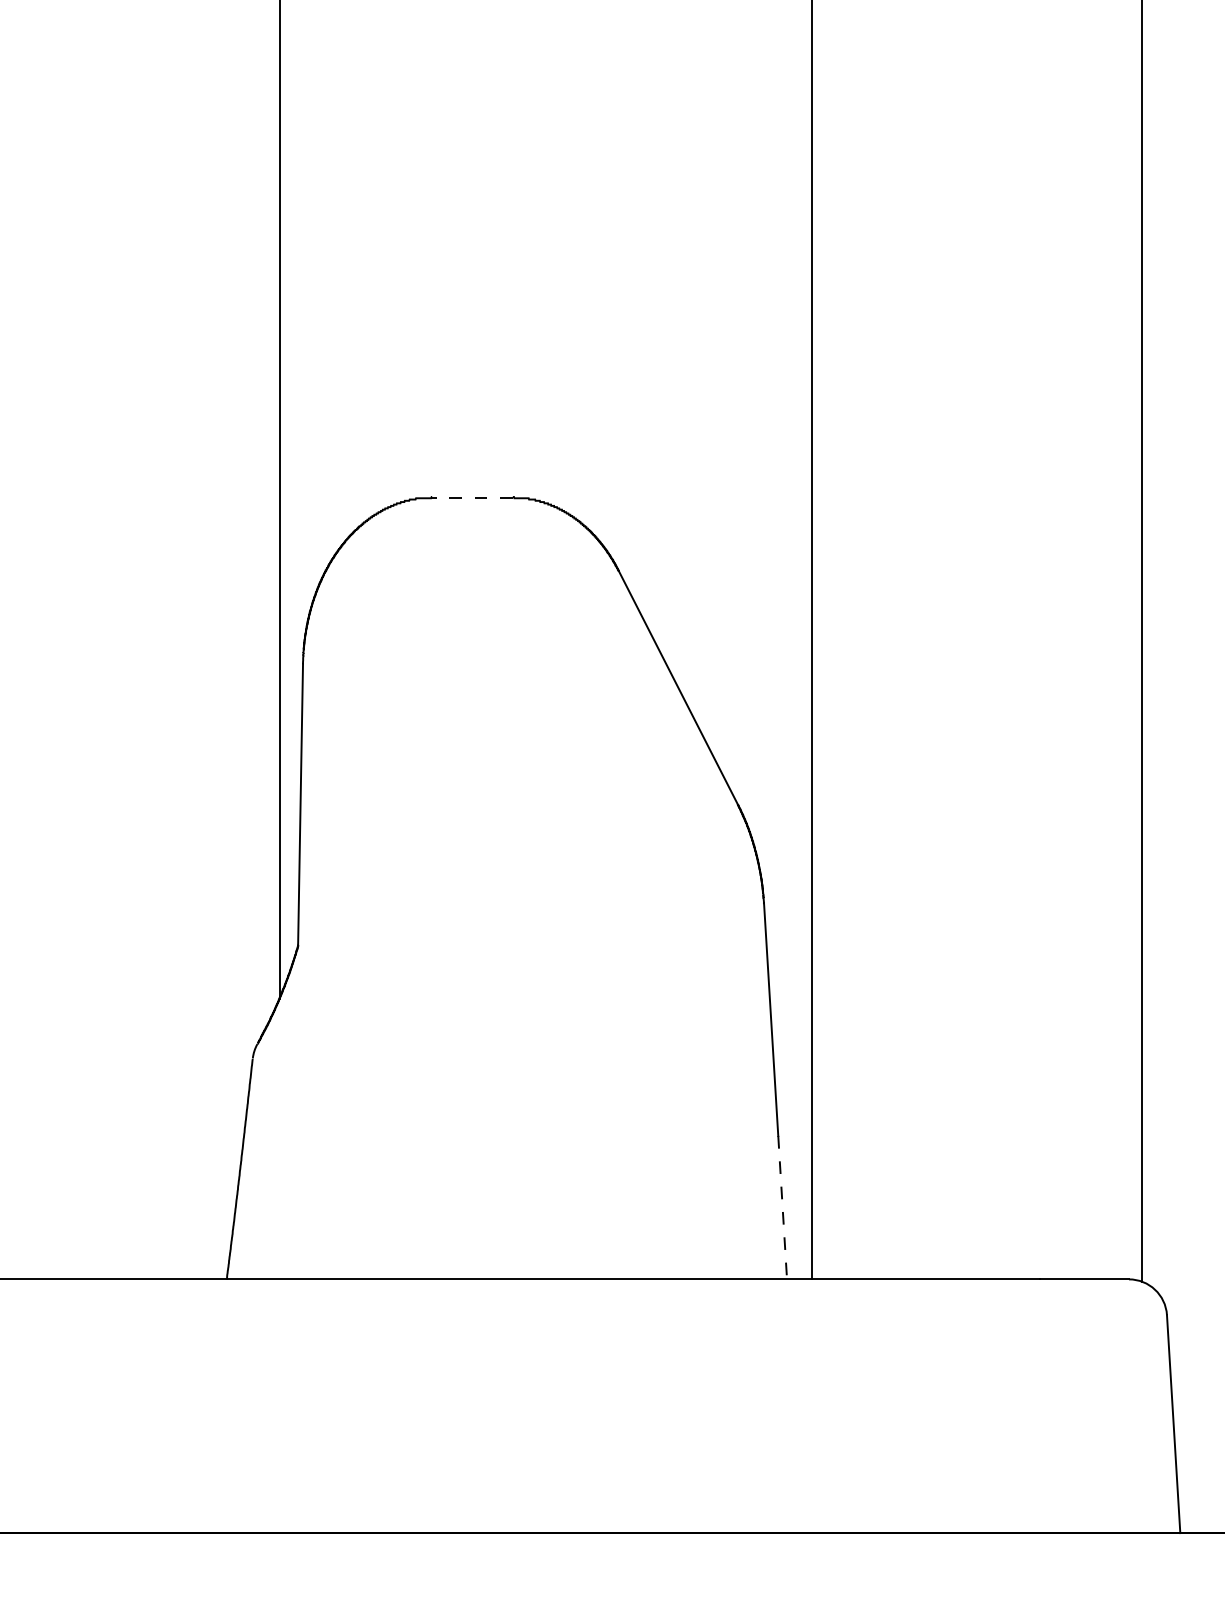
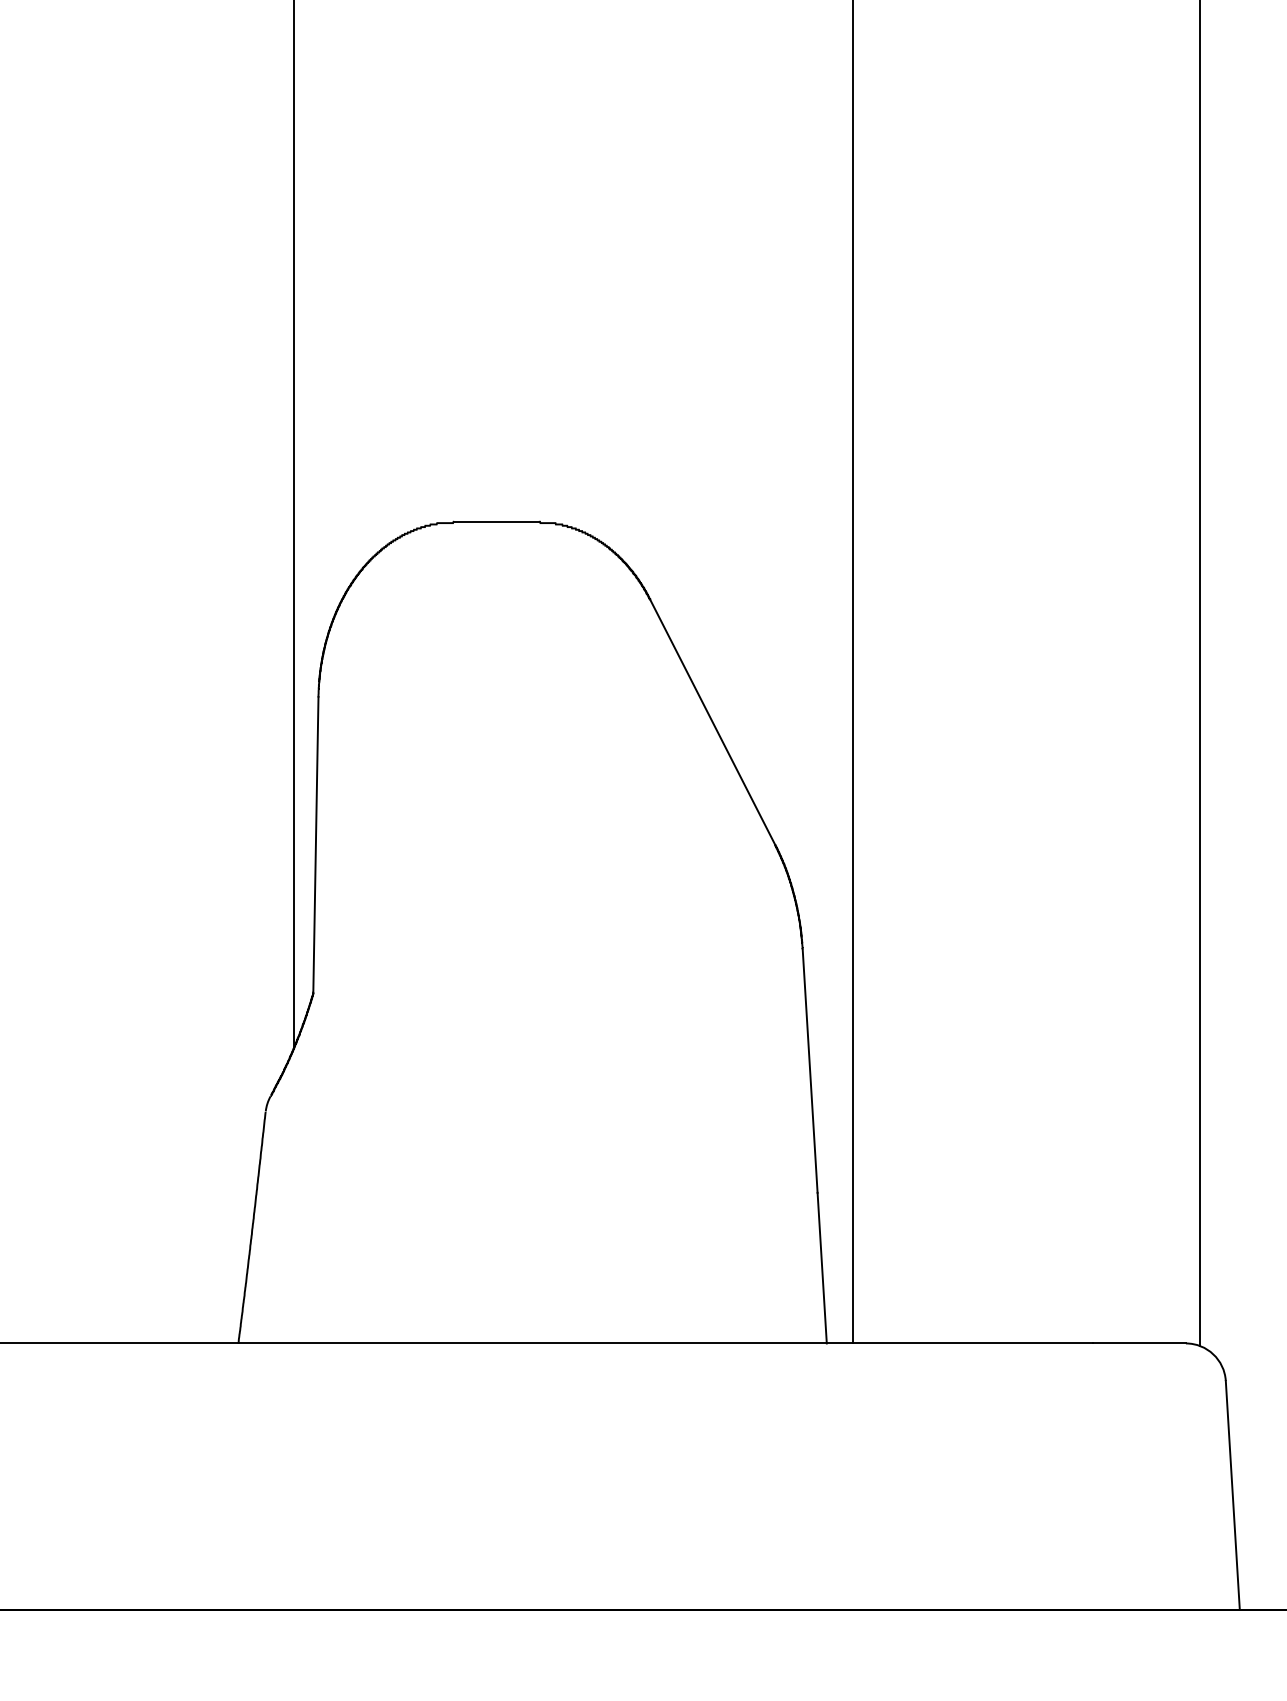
line: (471, 497) -> (495, 522), dashed -> solid
line: (782, 1208) -> (822, 1268), dashed -> solid

